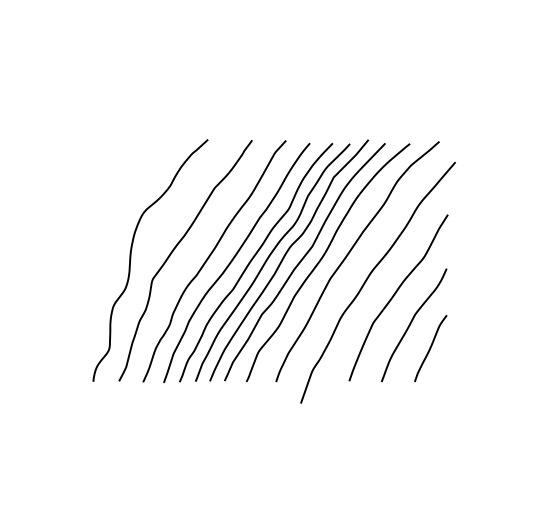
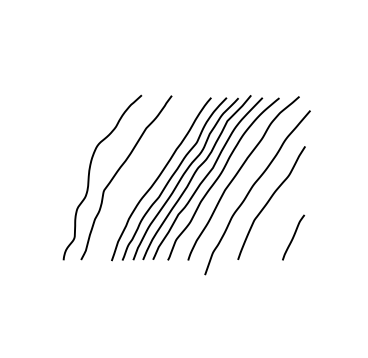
curve: (212, 255) -> (144, 174), removed
curve: (411, 324) -> (280, 221), removed

